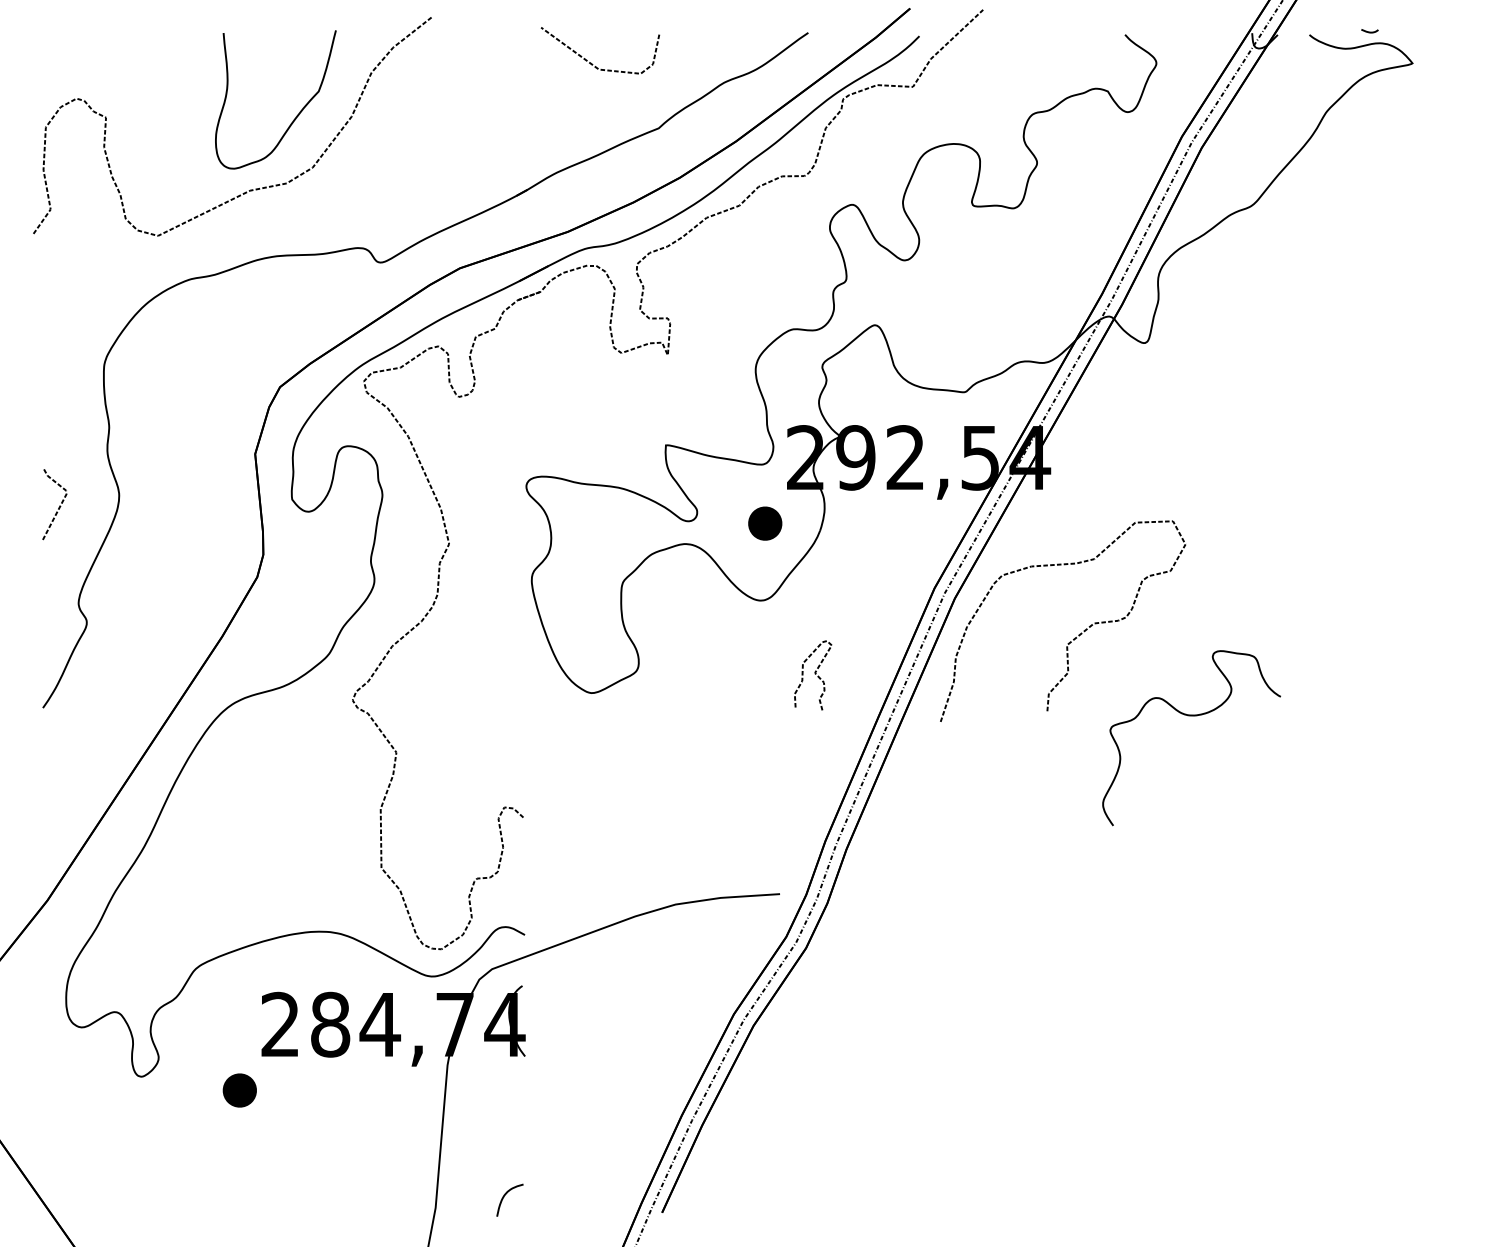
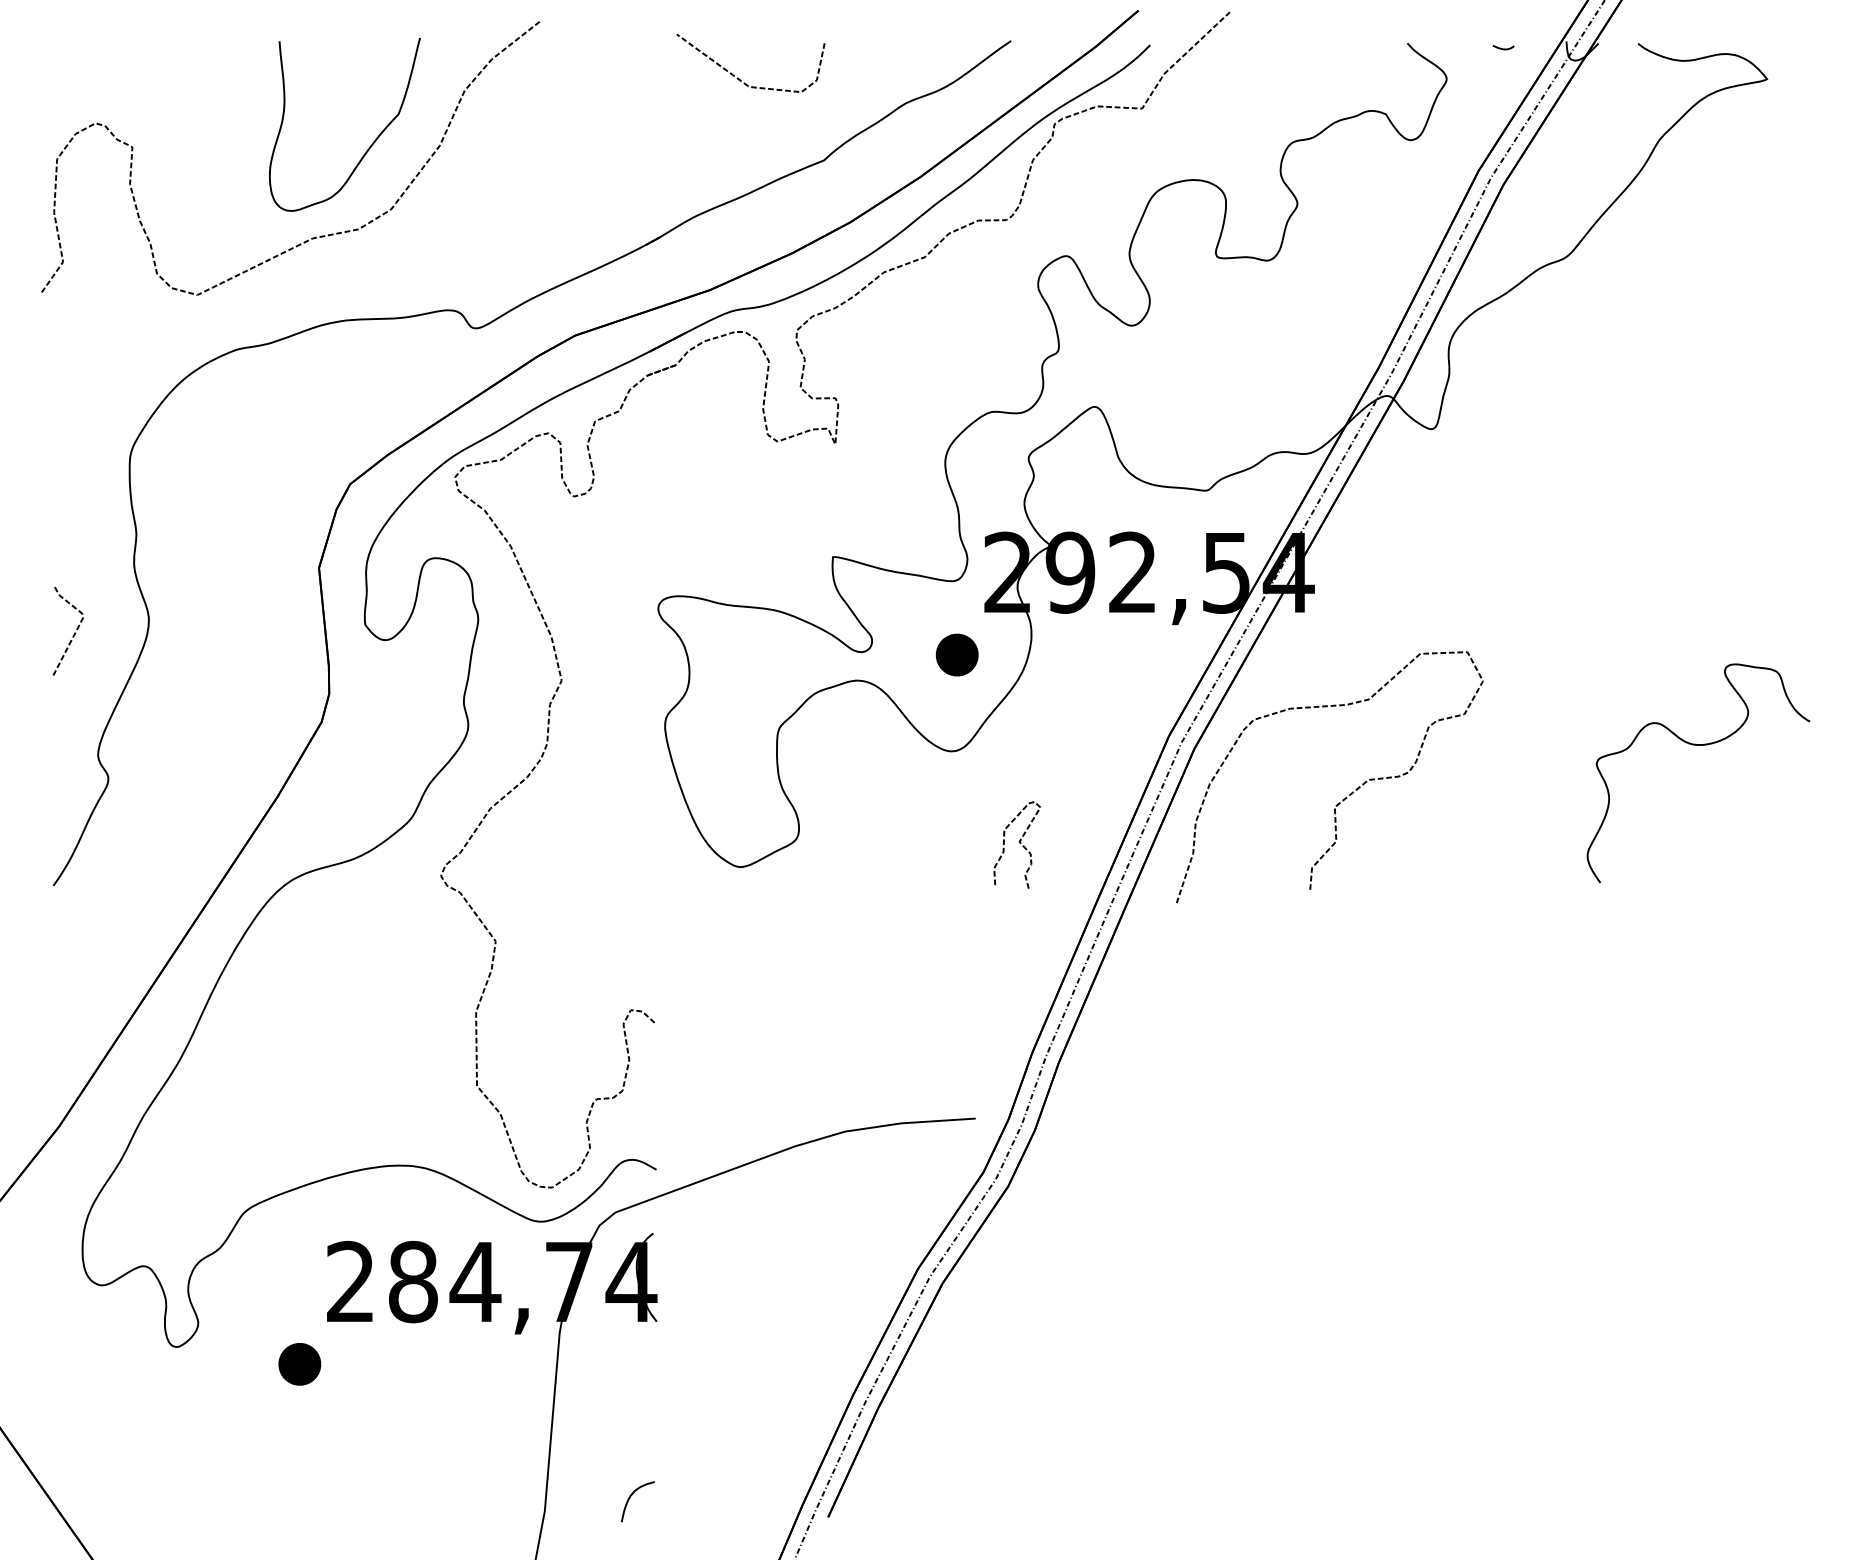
curve: (1369, 31) -> (1503, 48), moved
part: (1191, 716) -> (1698, 746), moved

